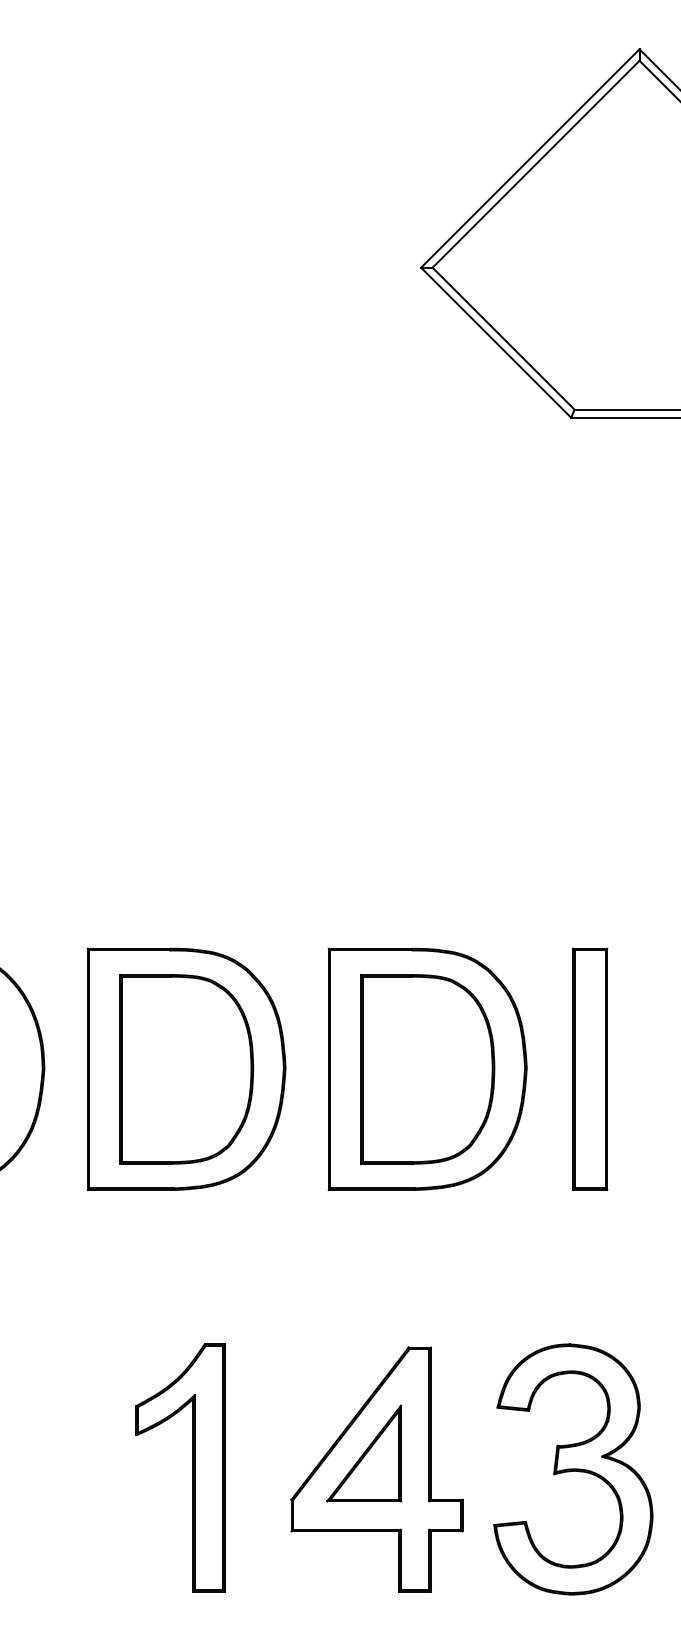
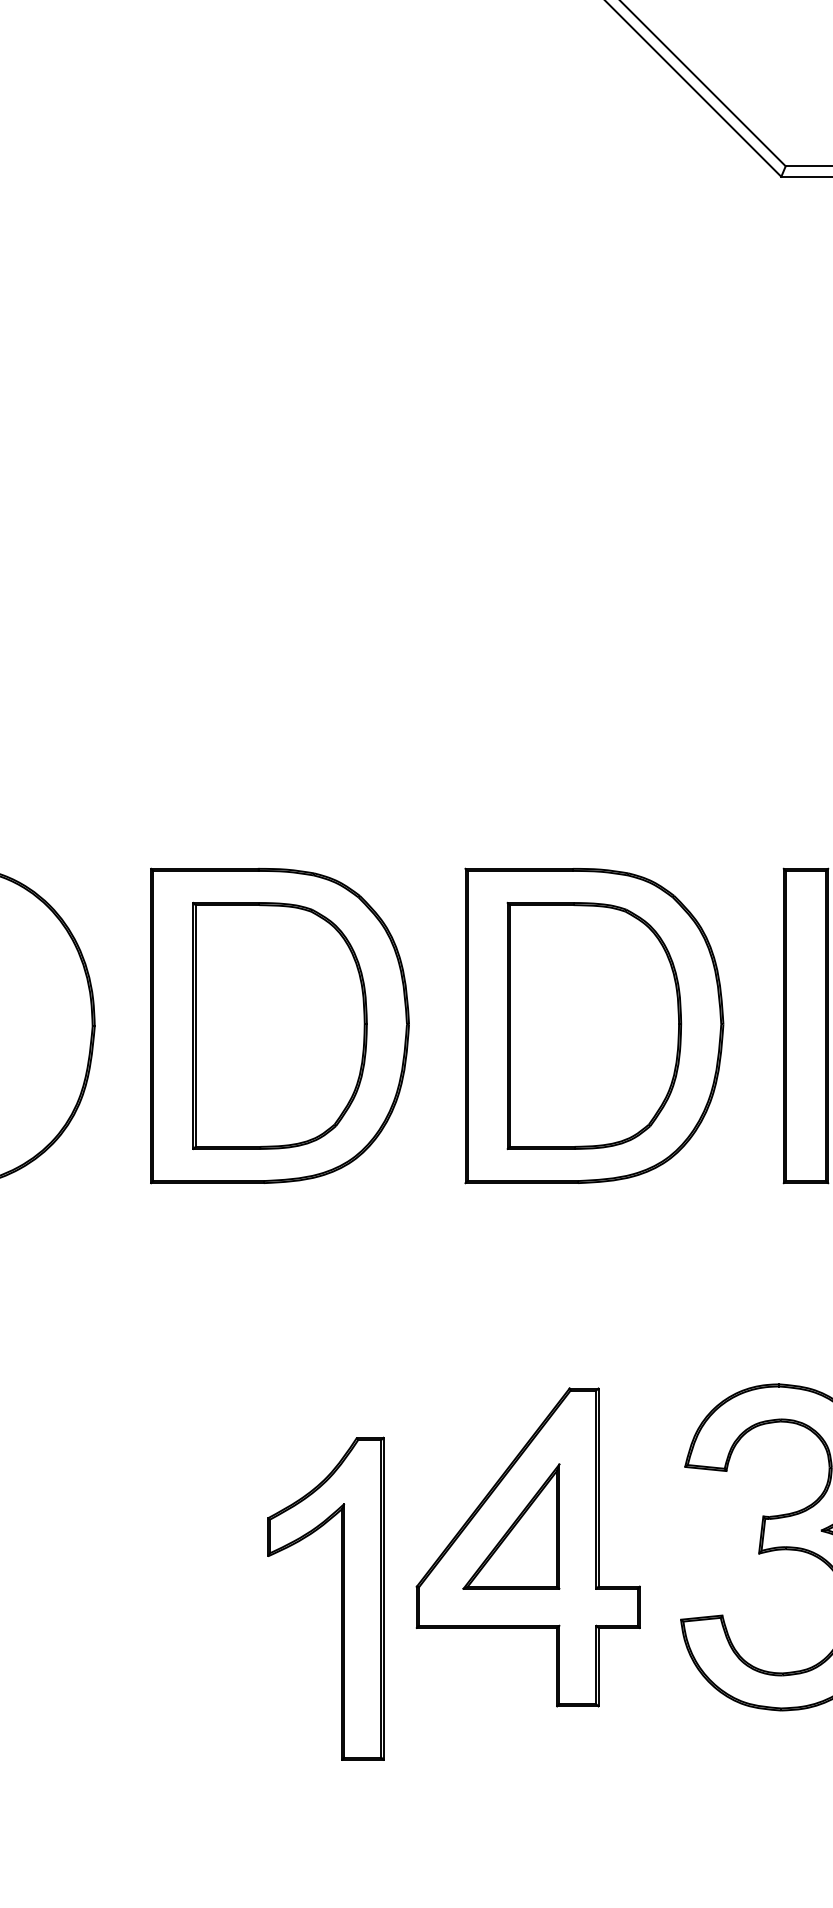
part: (192, 1467) -> (341, 1598), moved

